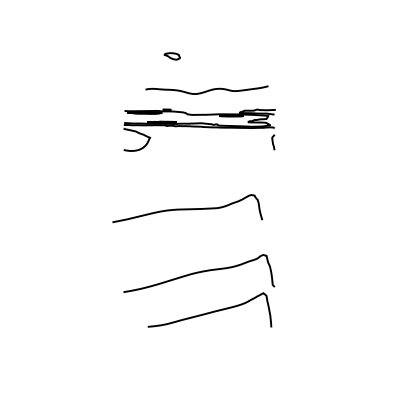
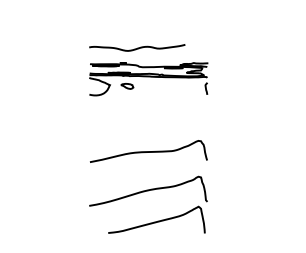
part: (171, 56) -> (126, 86), moved
curve: (206, 90) -> (136, 48), moved
curve: (187, 208) -> (148, 151), moved

